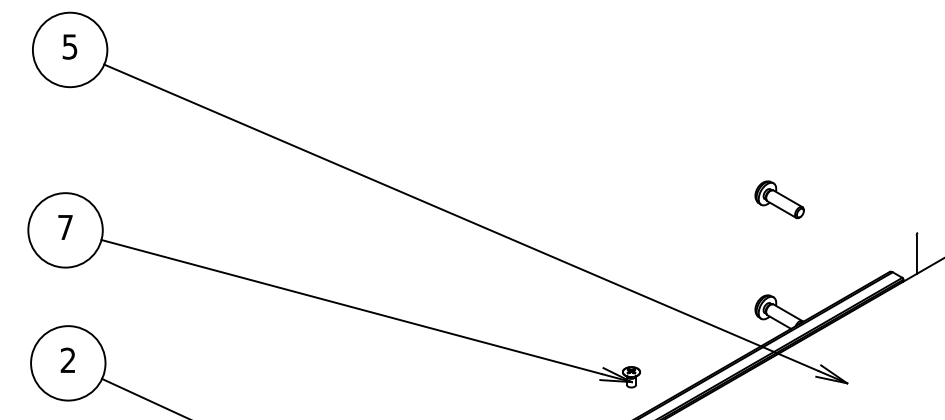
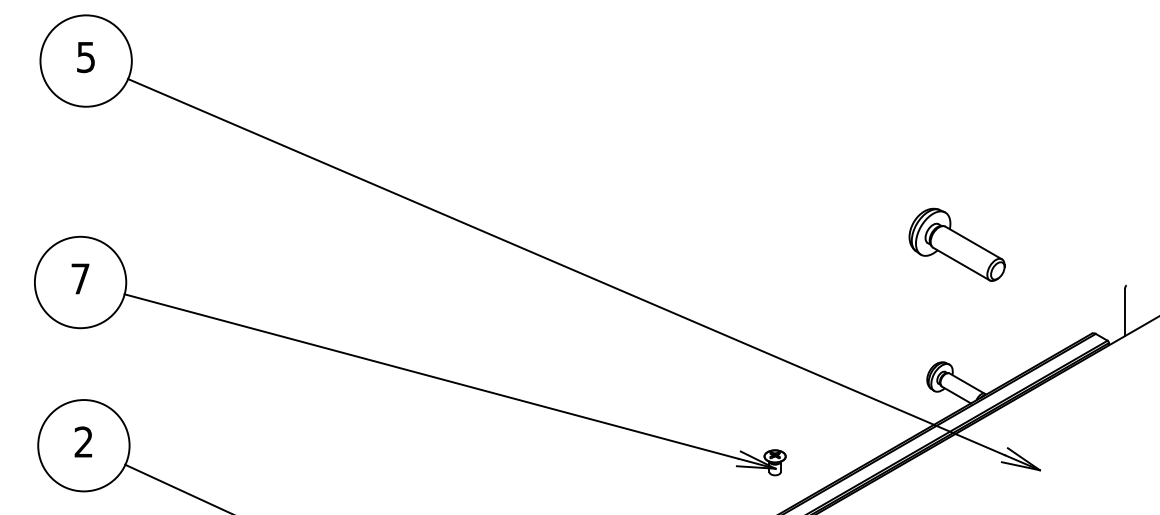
part: (779, 199) -> (956, 244), size x1.6

